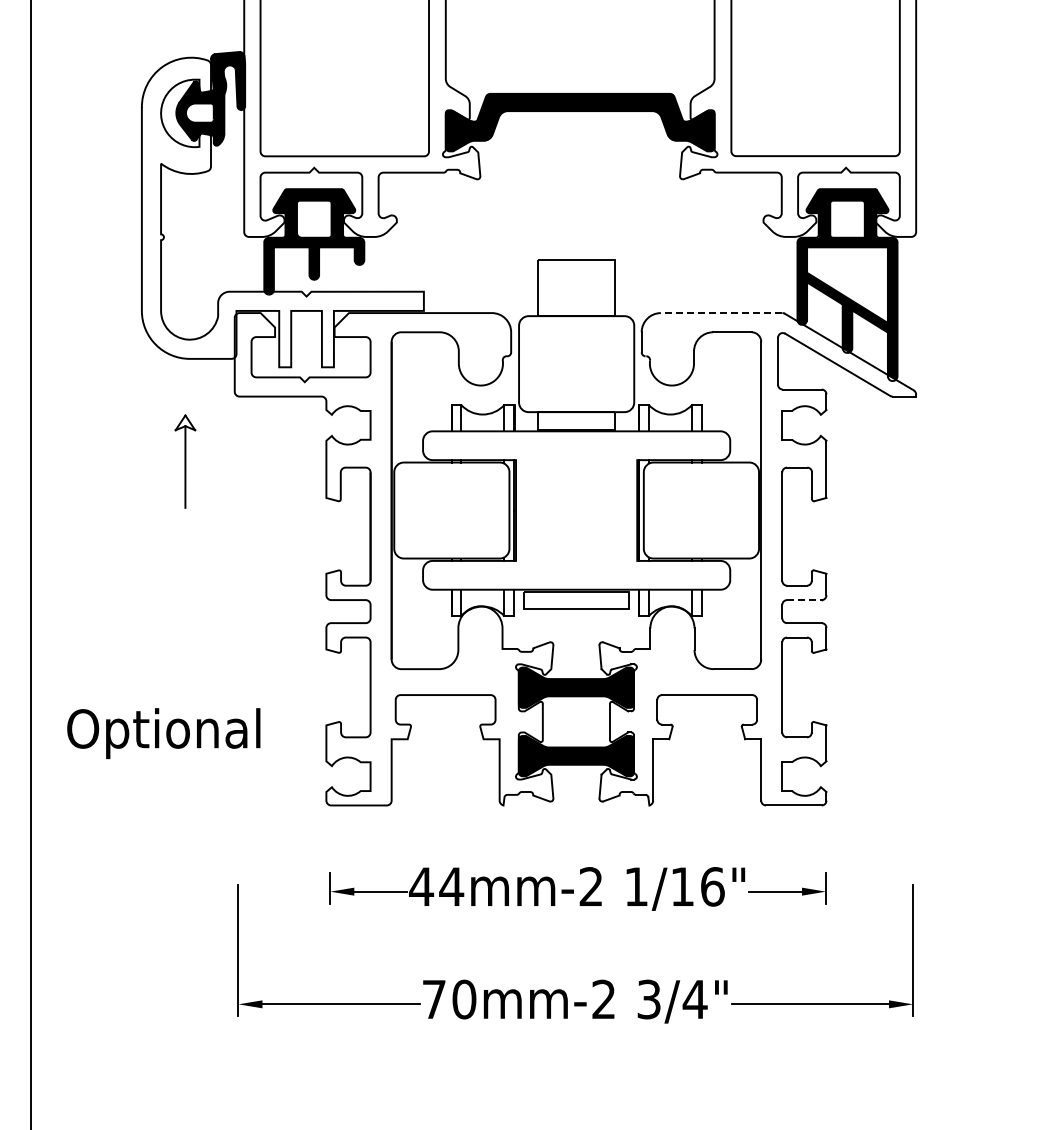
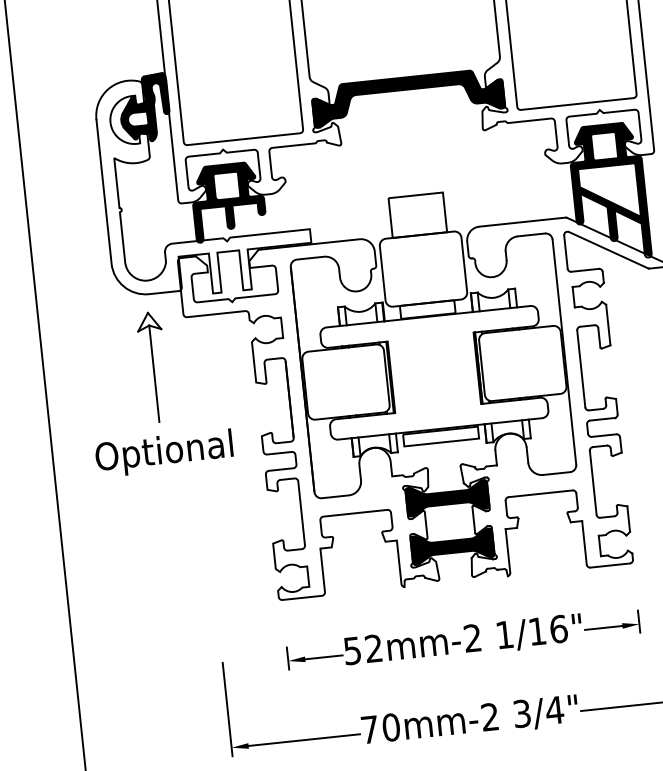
line: (721, 313) -> (522, 222), dashed -> solid
part: (185, 461) -> (153, 367), size x1.67
line: (804, 600) -> (602, 419), dashed -> solid
text: (163, 733) -> (164, 453), moved
text: (436, 886) -> (363, 649), 44mm-2 -> 52mm-2

